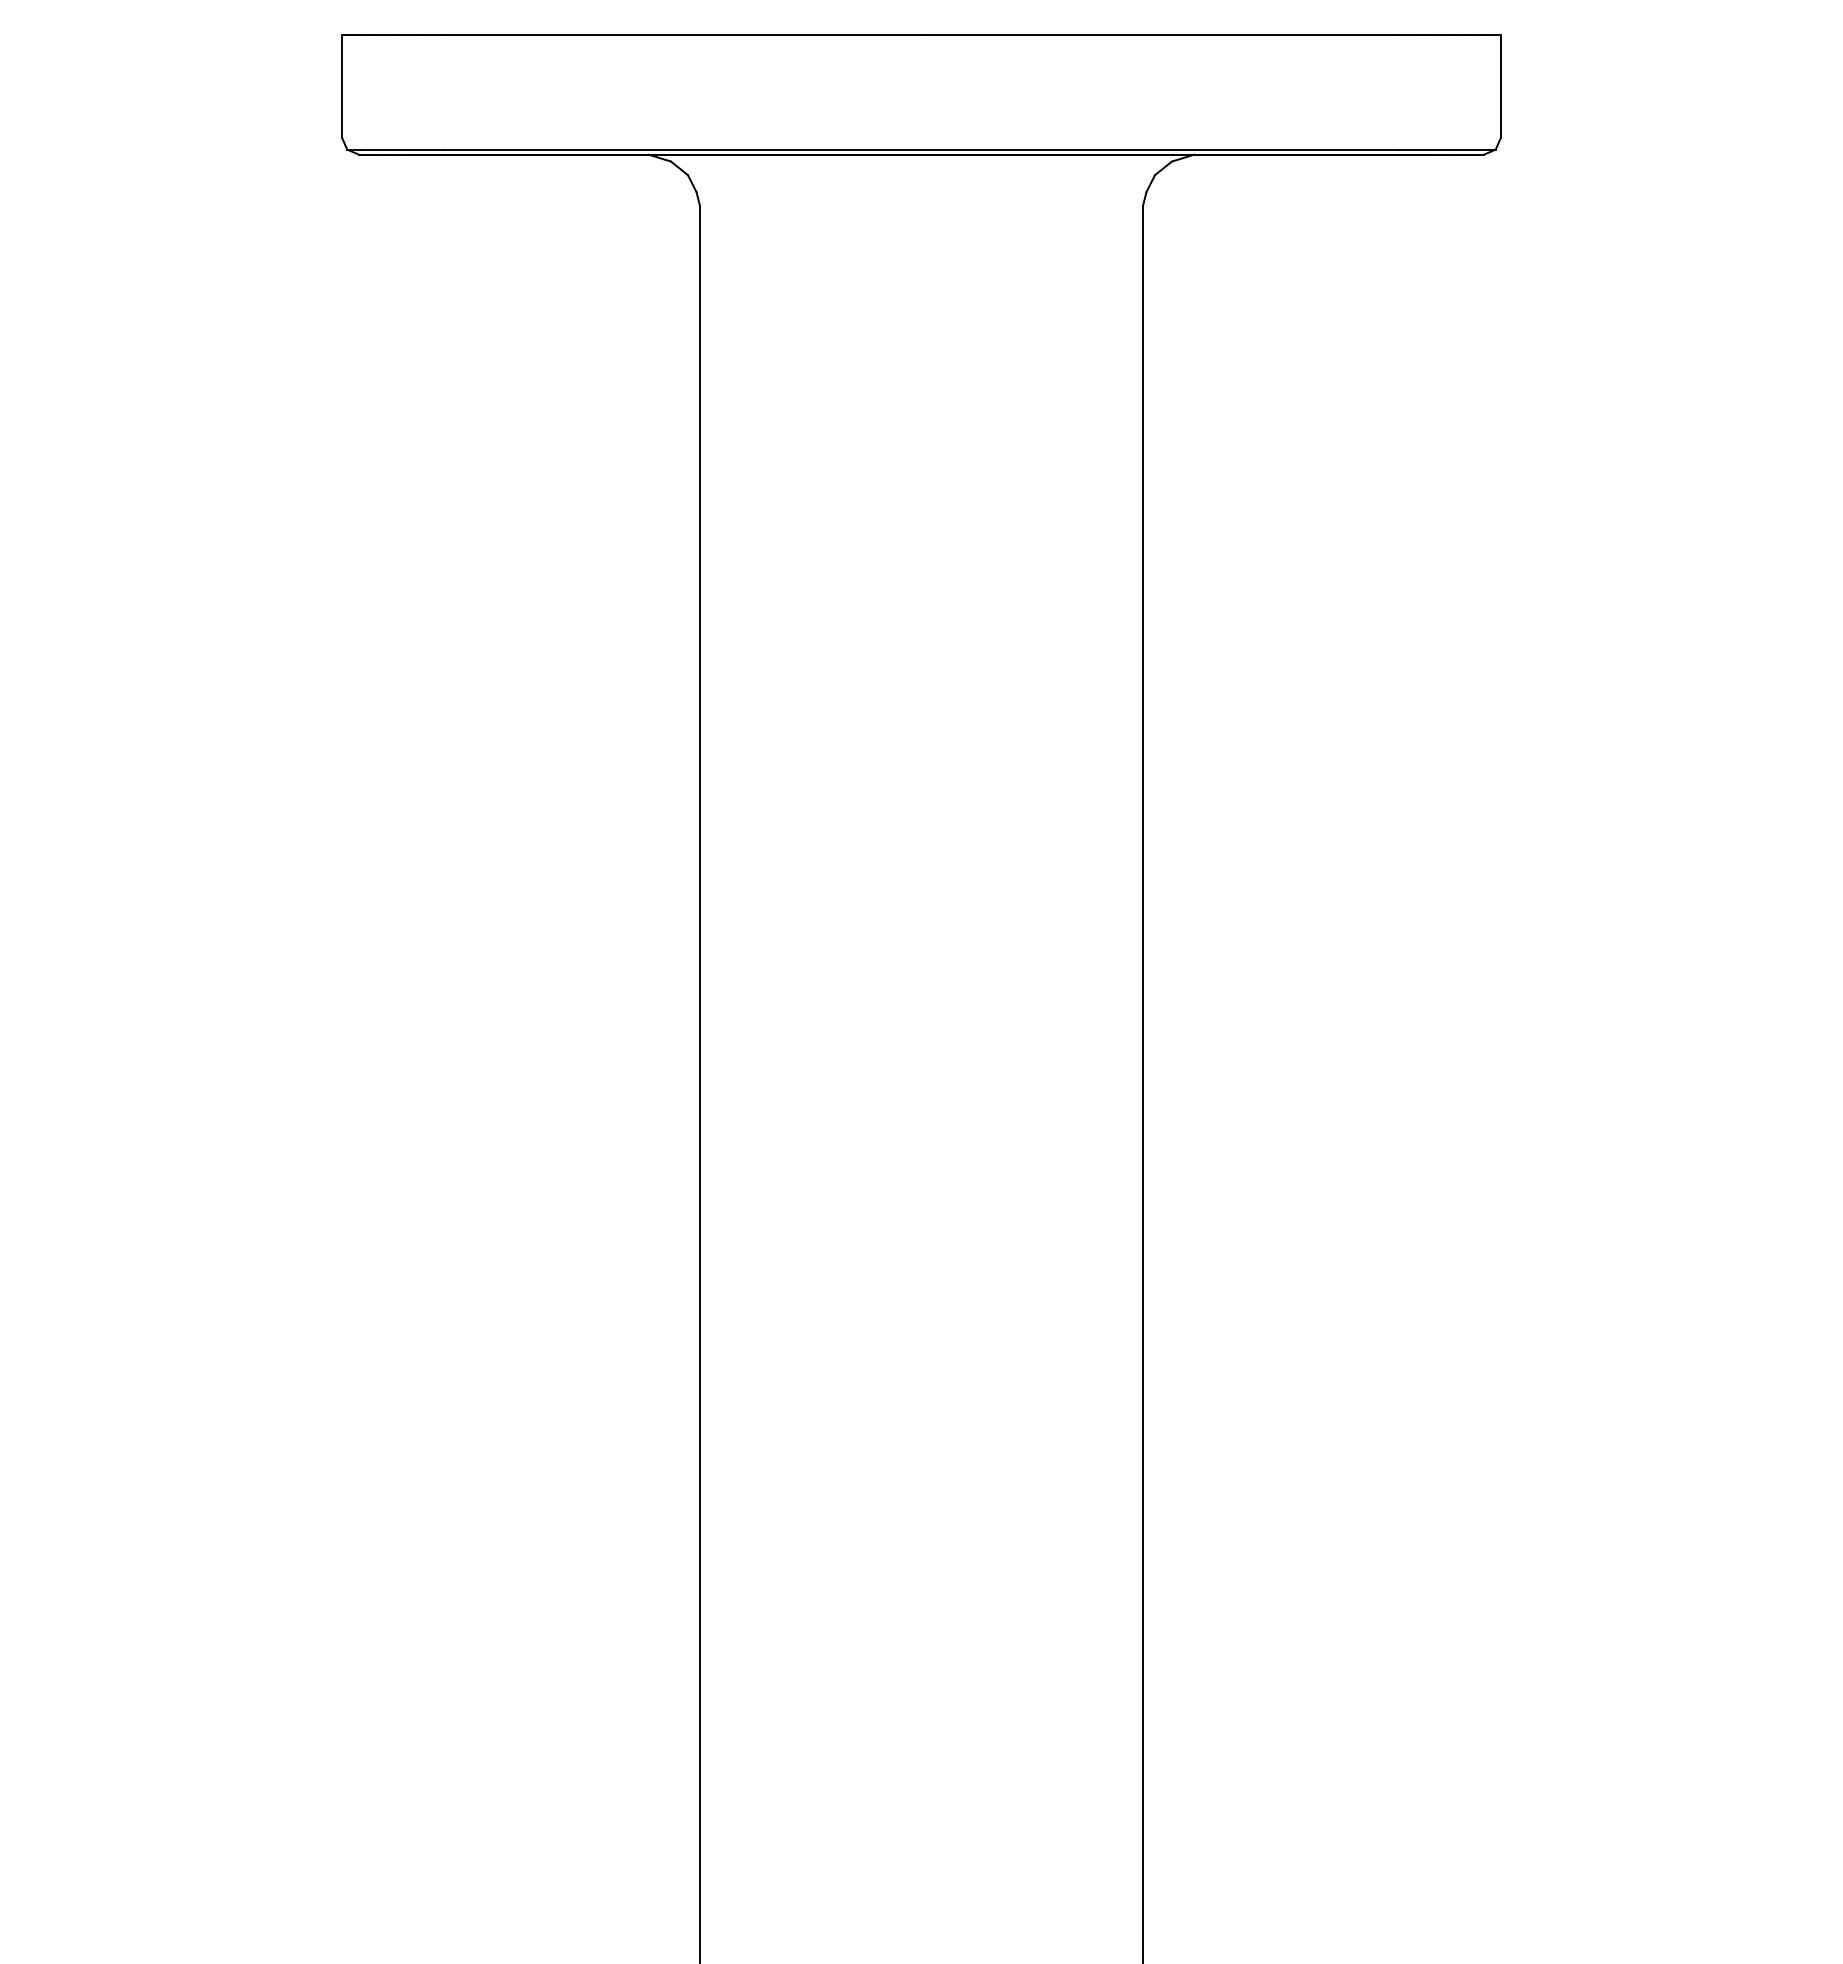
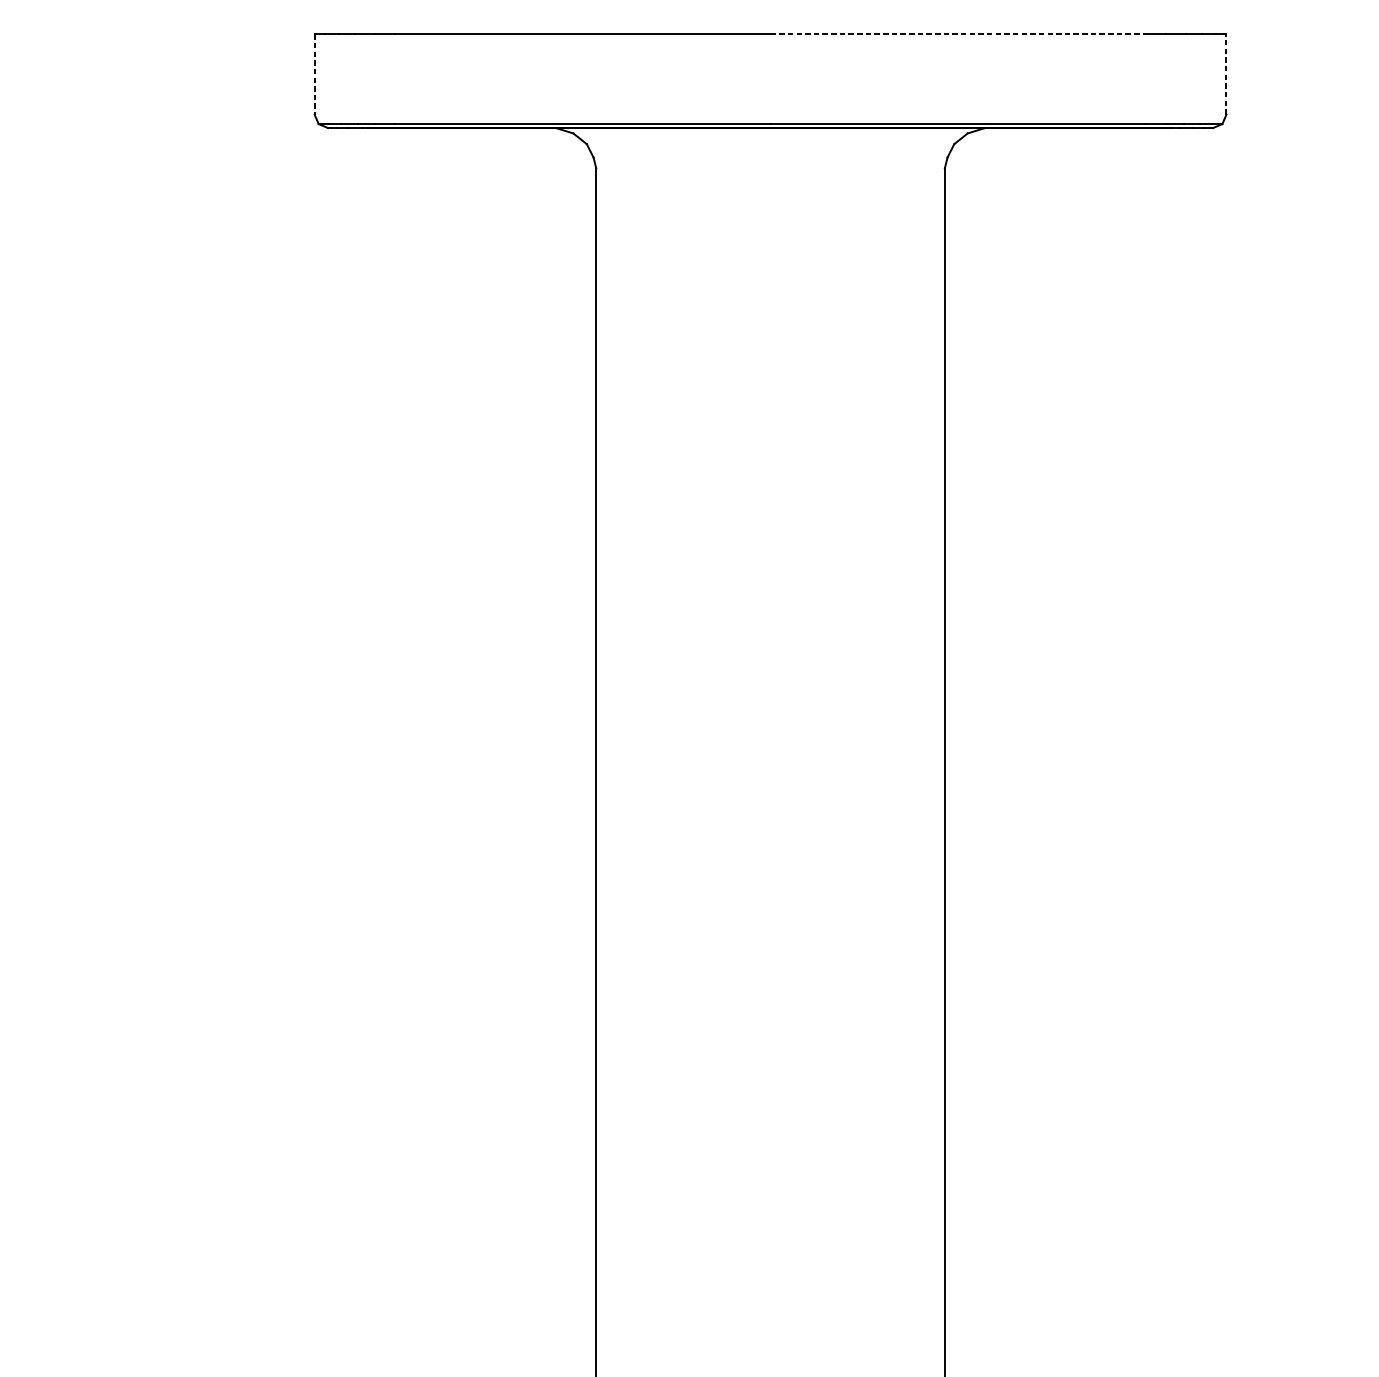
line: (1160, 35) -> (958, 34), solid -> dashed
line: (1500, 86) -> (1226, 74), solid -> dashed
line: (342, 87) -> (314, 75), solid -> dashed

